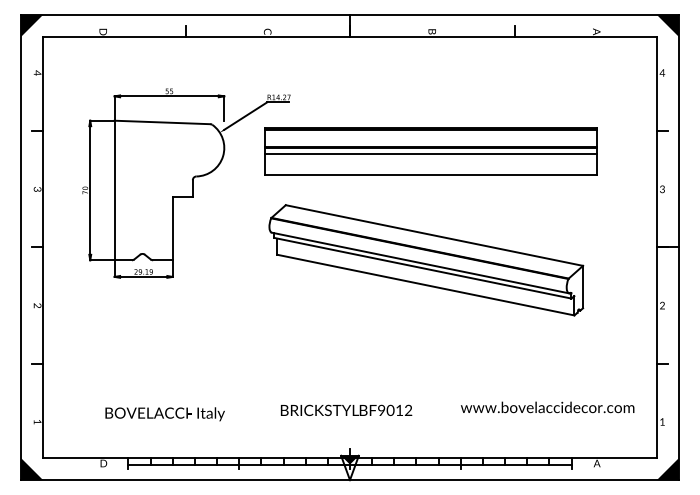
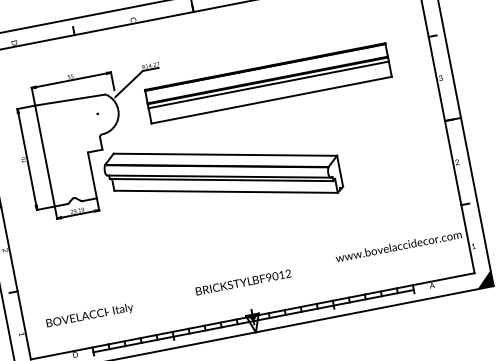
part: (426, 260) -> (223, 173), moved
text: (547, 407) -> (398, 246), moved
text: (164, 414) -> (89, 316), moved

